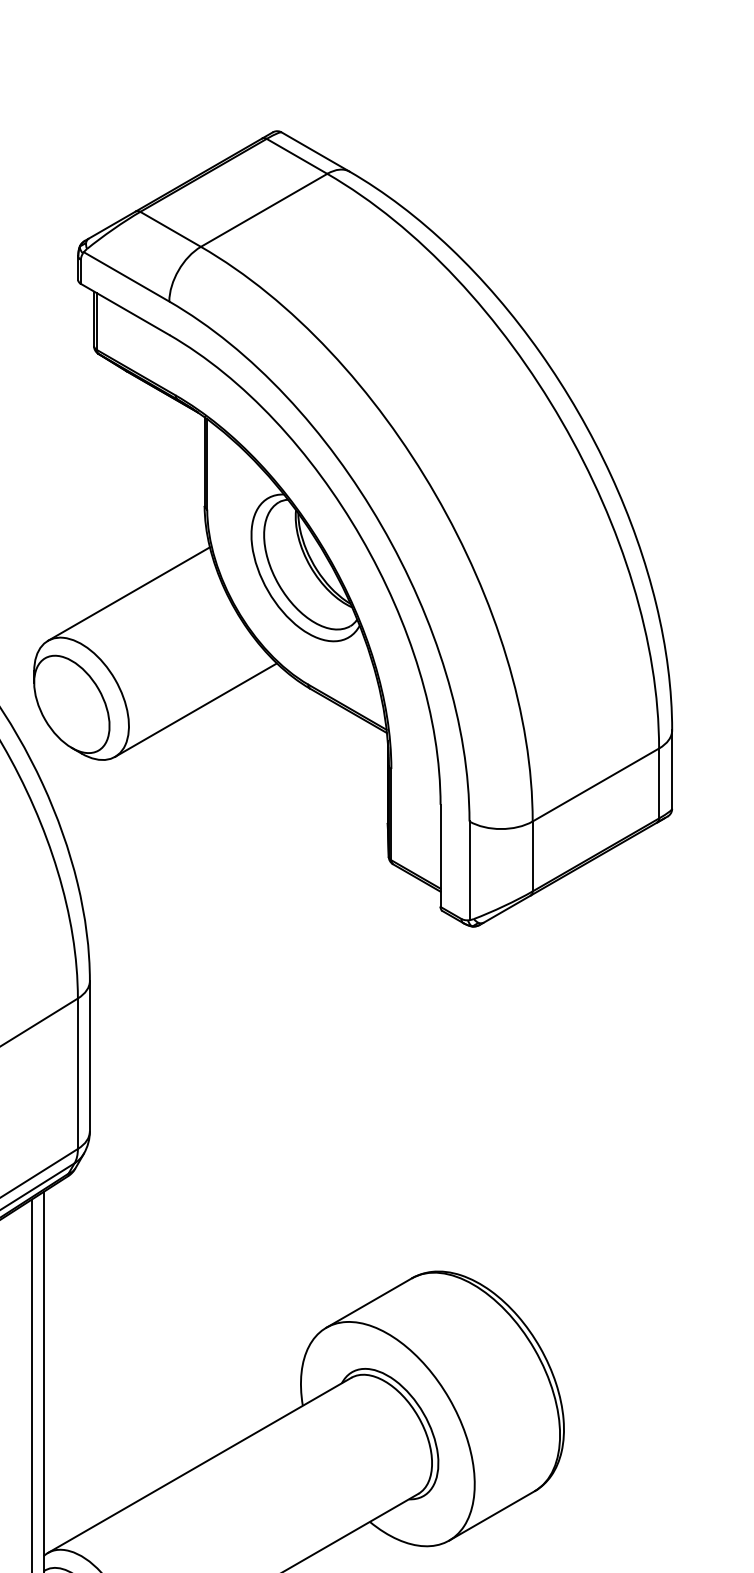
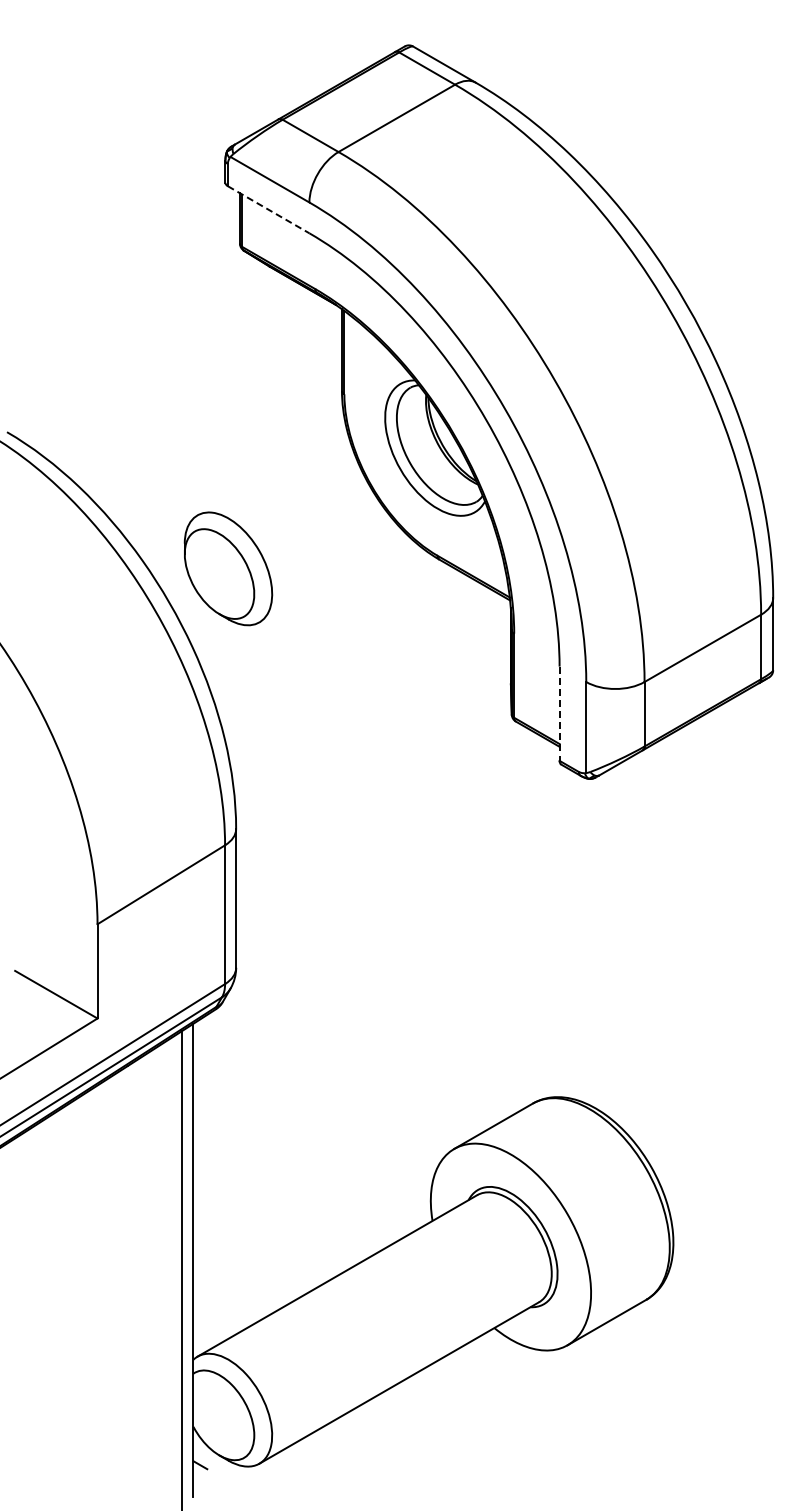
line: (126, 310) -> (269, 210), solid -> dashed
line: (128, 594) -> (271, 472), removed
line: (195, 710) -> (333, 579), removed
line: (440, 856) -> (559, 714), solid -> dashed

